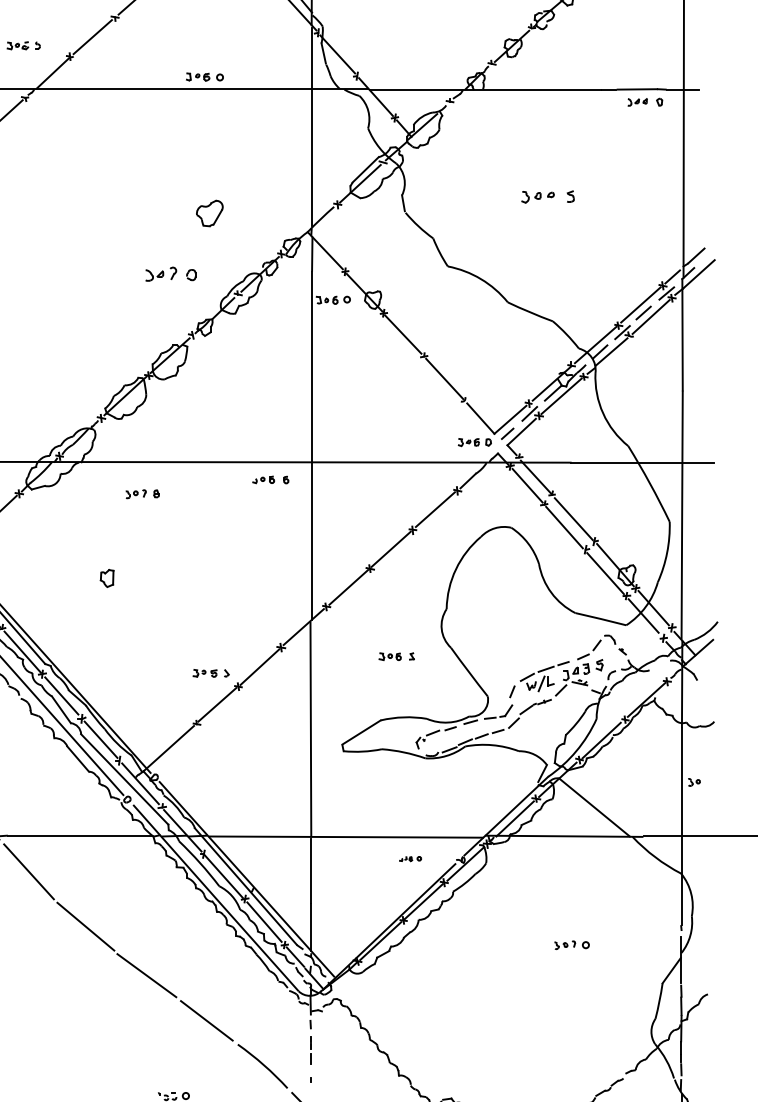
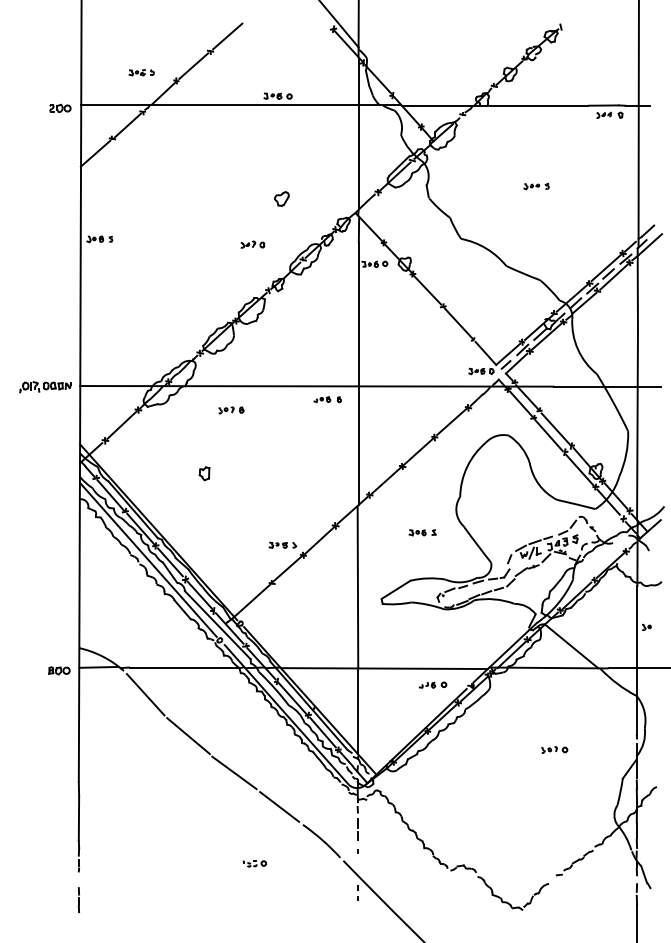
part: (548, 196) -> (536, 186), size x0.62
part: (209, 212) -> (281, 198), size x0.71
part: (170, 273) -> (252, 244), size x0.62
part: (409, 858) -> (432, 684), size x1.67

